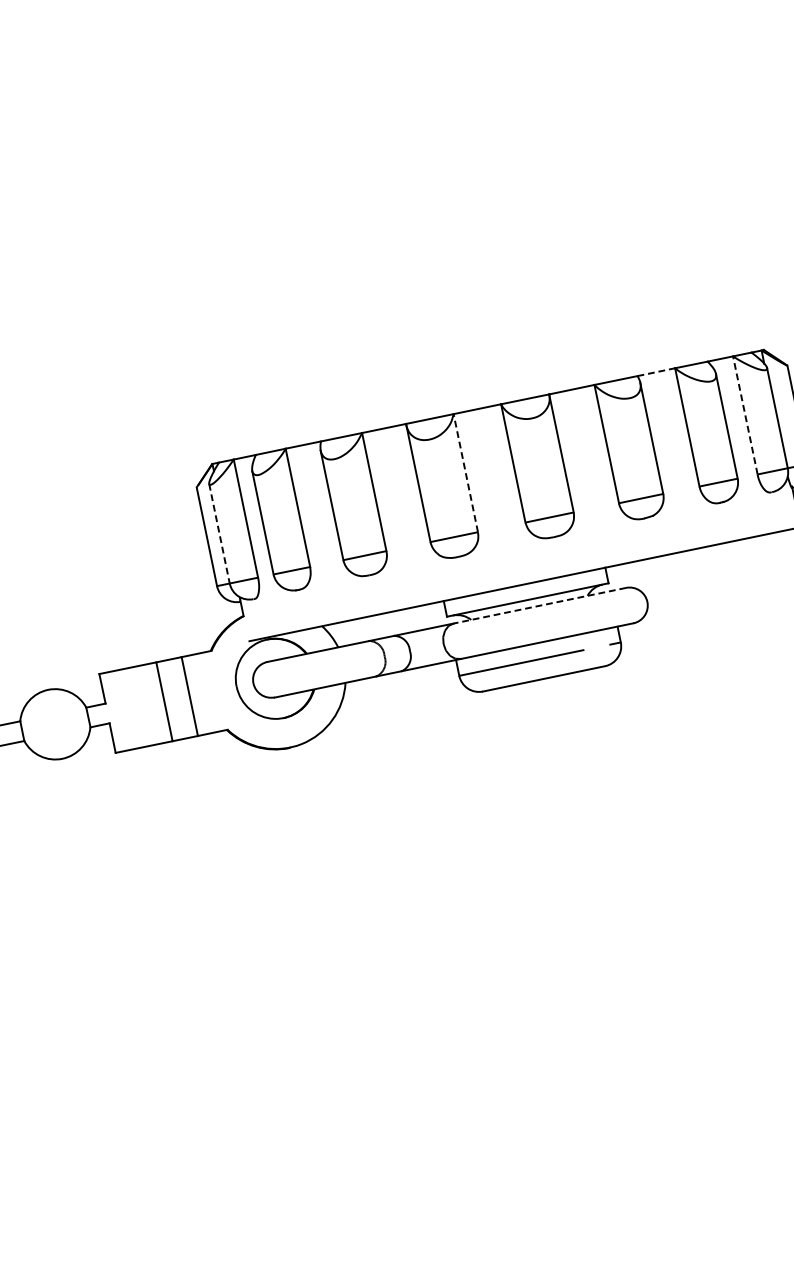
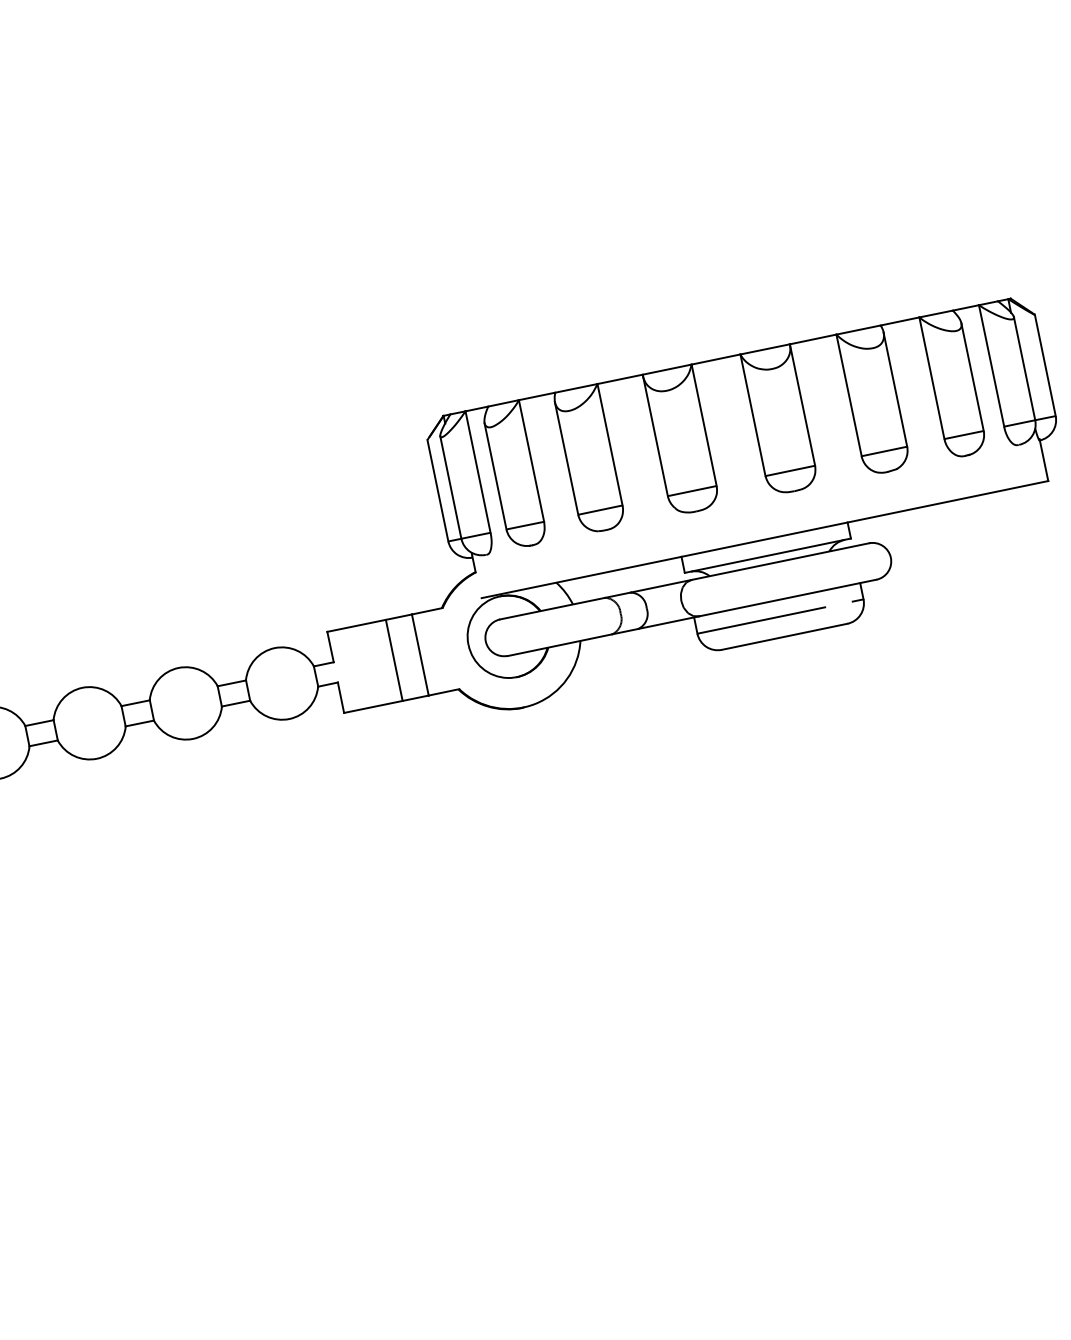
line: (656, 372) -> (900, 321), dashed -> solid
line: (745, 415) -> (991, 365), dashed -> solid
line: (466, 473) -> (704, 425), dashed -> solid
line: (219, 534) -> (450, 488), dashed -> solid
line: (540, 605) -> (780, 561), dashed -> solid

